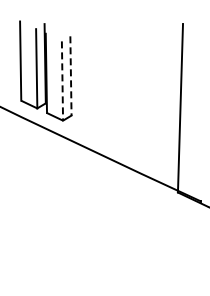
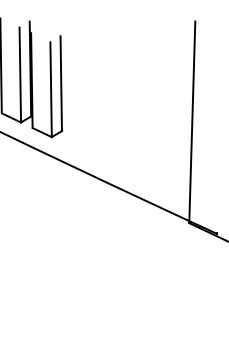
line: (70, 75) -> (60, 83), dashed -> solid
line: (62, 81) -> (51, 90), dashed -> solid

